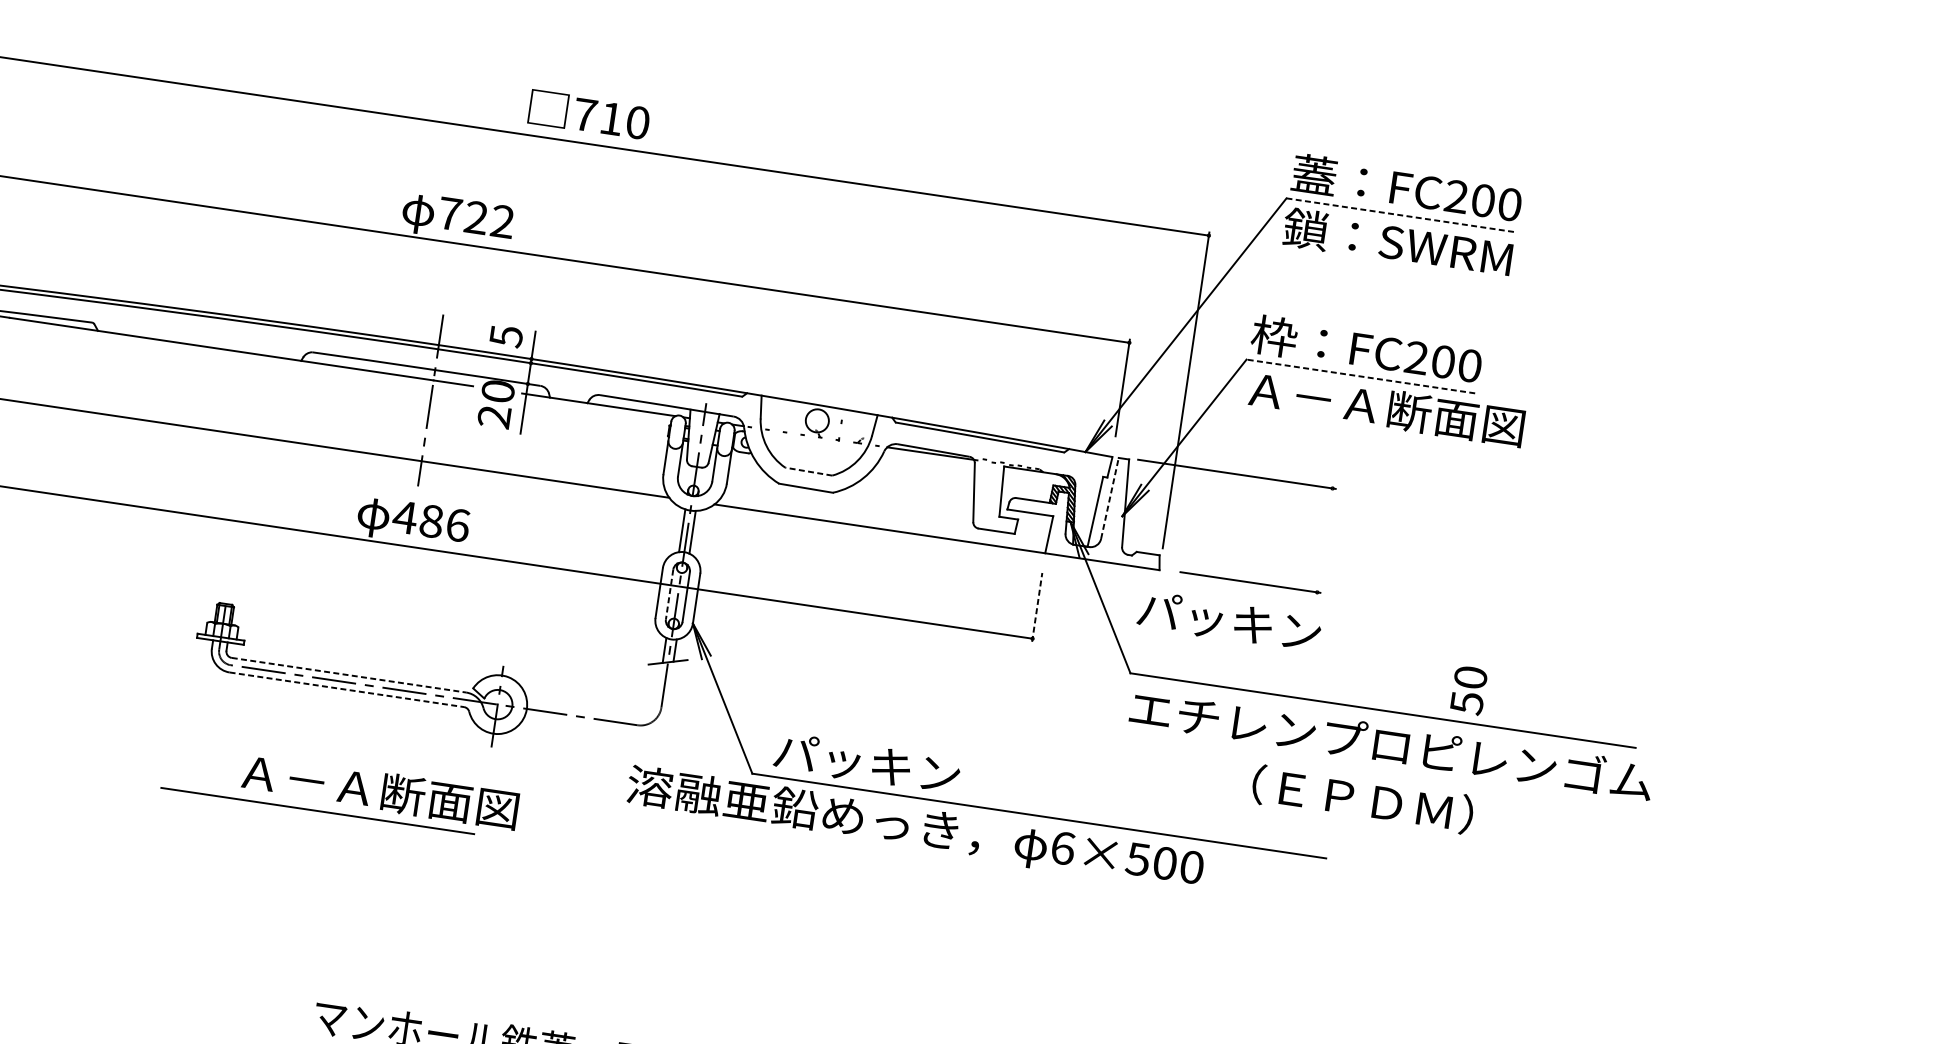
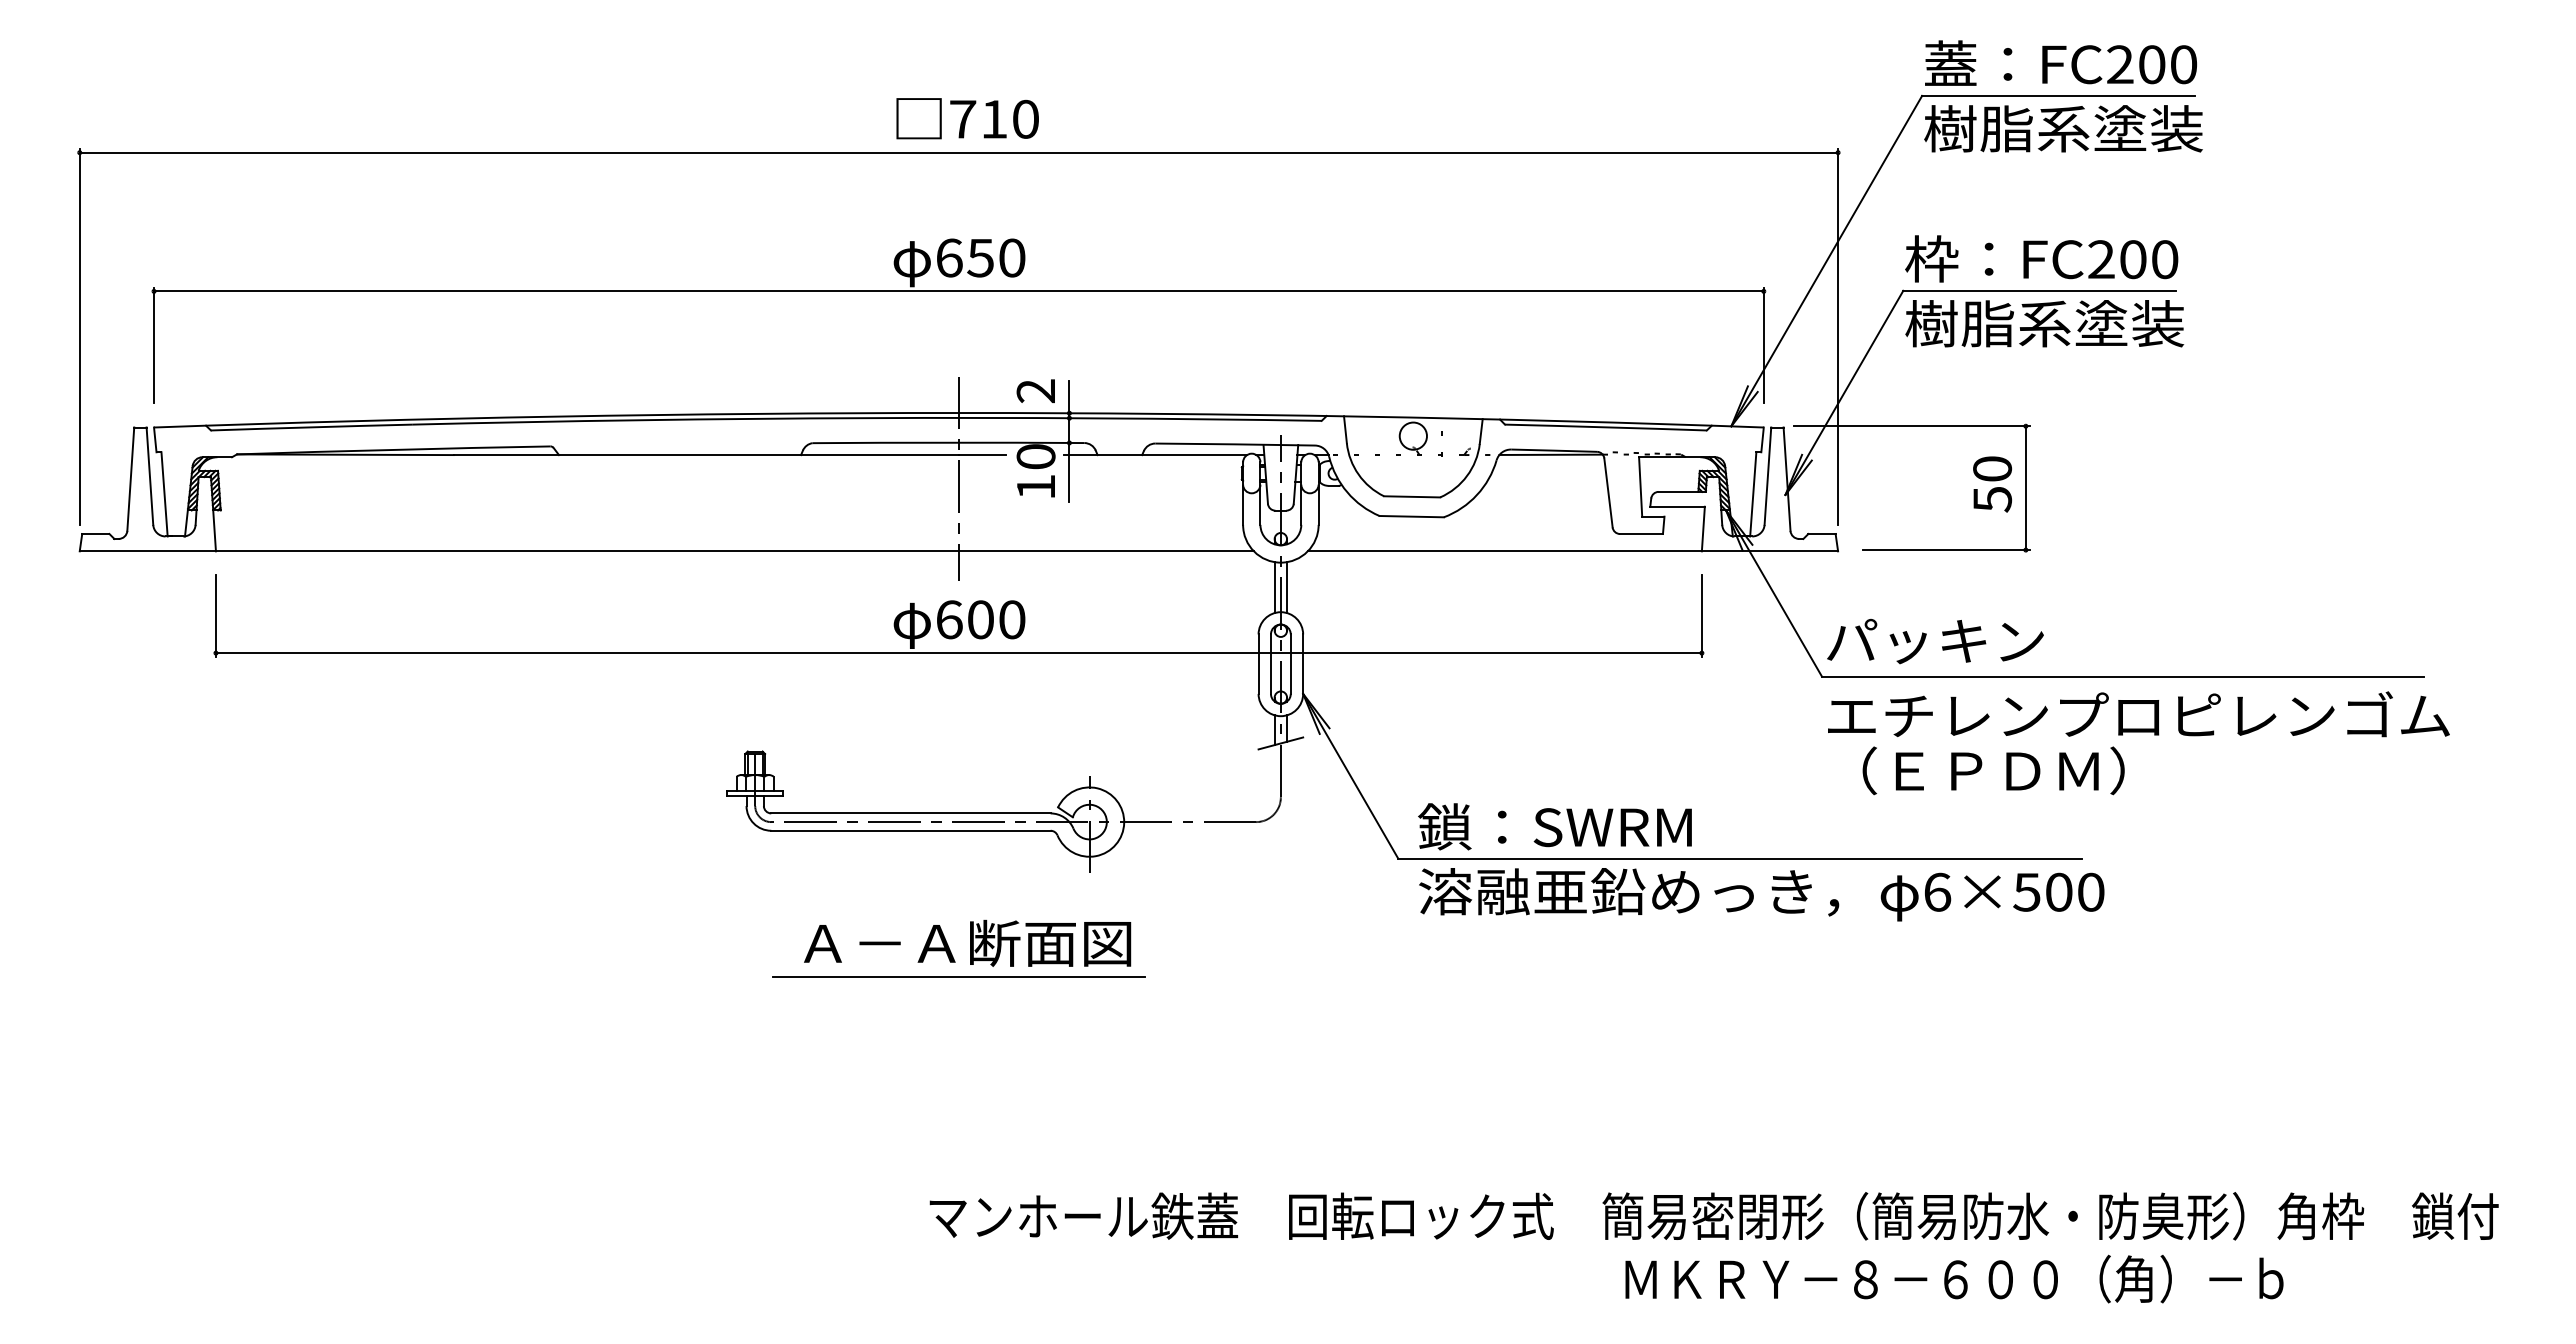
text: (589, 114) -> (967, 118), moved
line: (1400, 214) -> (2058, 95), dashed -> solid
text: (476, 217) -> (980, 257), 722 -> 650
text: (1400, 243) -> (2062, 128), 鎖：SWRM -> 樹脂系塗装
text: (505, 336) -> (1035, 391), 5 -> 2
line: (1360, 376) -> (2039, 290), dashed -> solid
text: (1383, 407) -> (2071, 323), Ａ－Ａ断面図 -> 樹脂系塗装
text: (494, 416) -> (1035, 486), 20 -> 10
line: (808, 471) -> (1411, 496), dashed -> solid
line: (1109, 498) -> (1767, 476), dashed -> solid
text: (431, 521) -> (980, 619), 486 -> 600
line: (1324, 540) -> (2025, 488), added
line: (669, 594) -> (1270, 664), dashed -> solid
line: (1036, 607) -> (1701, 615), dashed -> solid
text: (1229, 621) -> (1935, 641), moved
line: (348, 675) -> (910, 813), dashed -> solid
line: (346, 689) -> (910, 830), dashed -> solid
text: (1468, 690) -> (1992, 484), moved
text: (887, 765) -> (1554, 826), パッキン -> 鎖：SWRM
text: (1362, 799) -> (1993, 770), moved
line: (317, 810) -> (958, 976), moved
text: (915, 828) -> (1761, 894), moved

